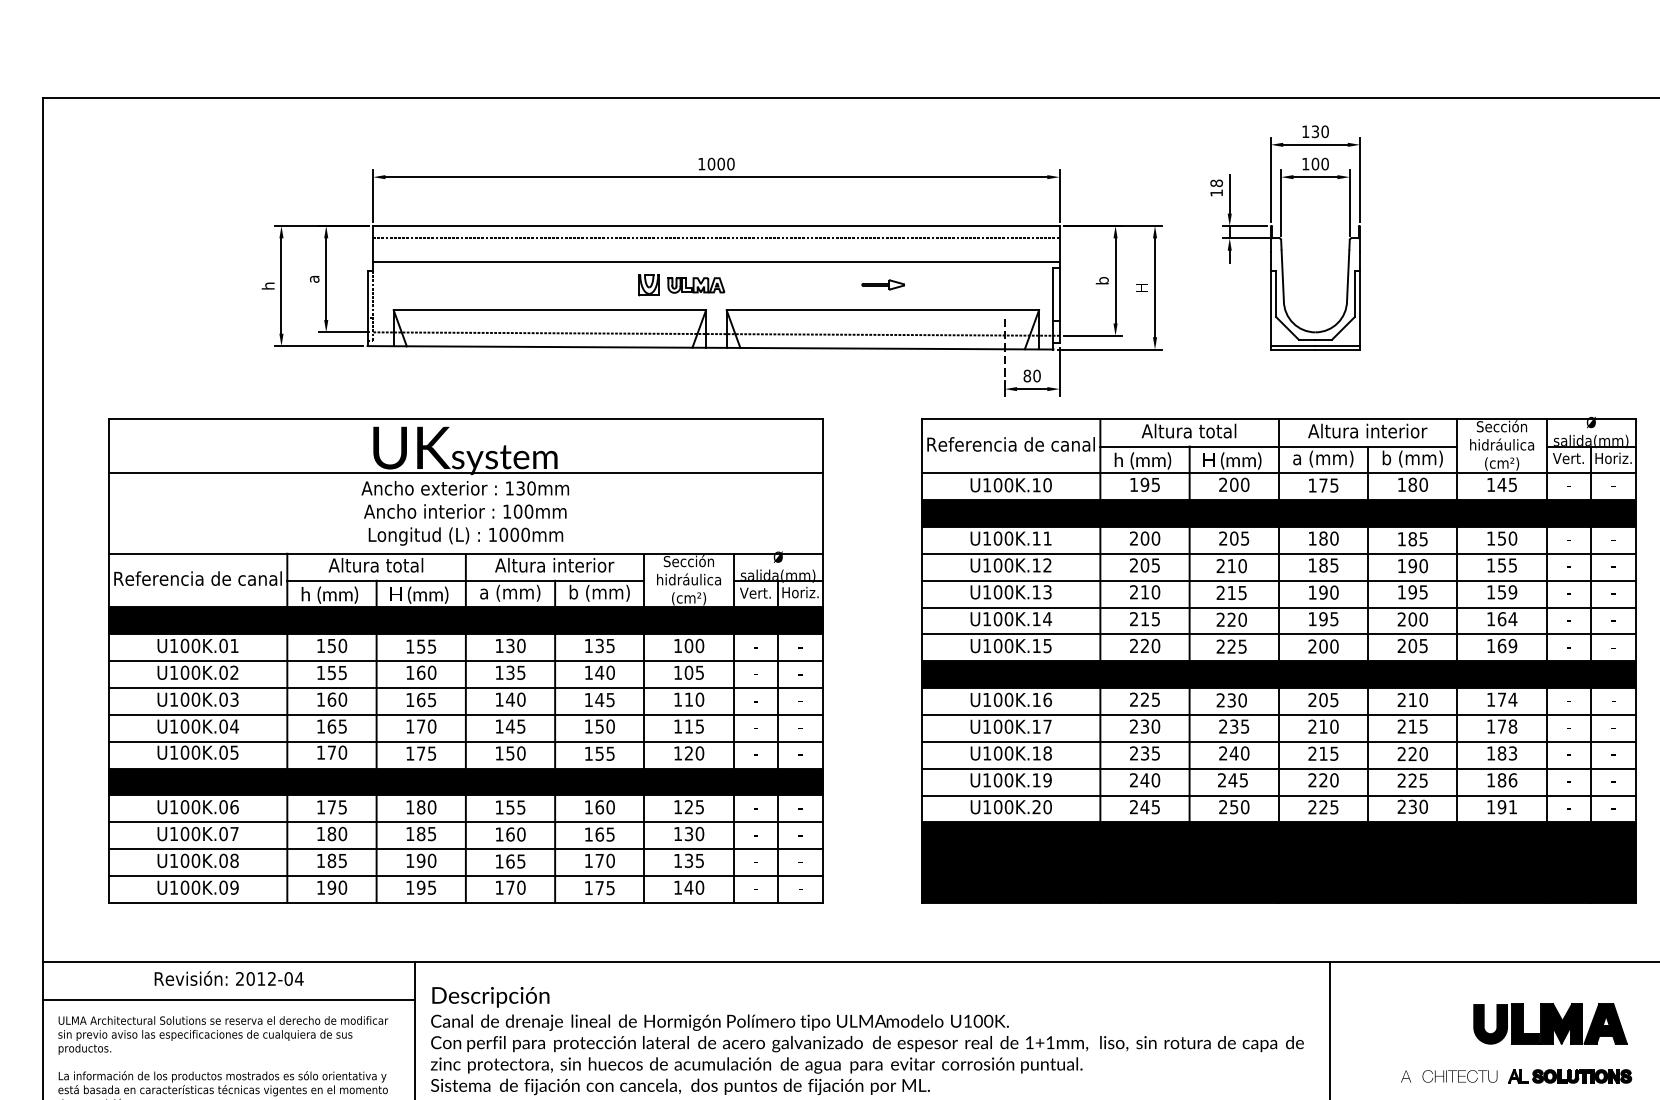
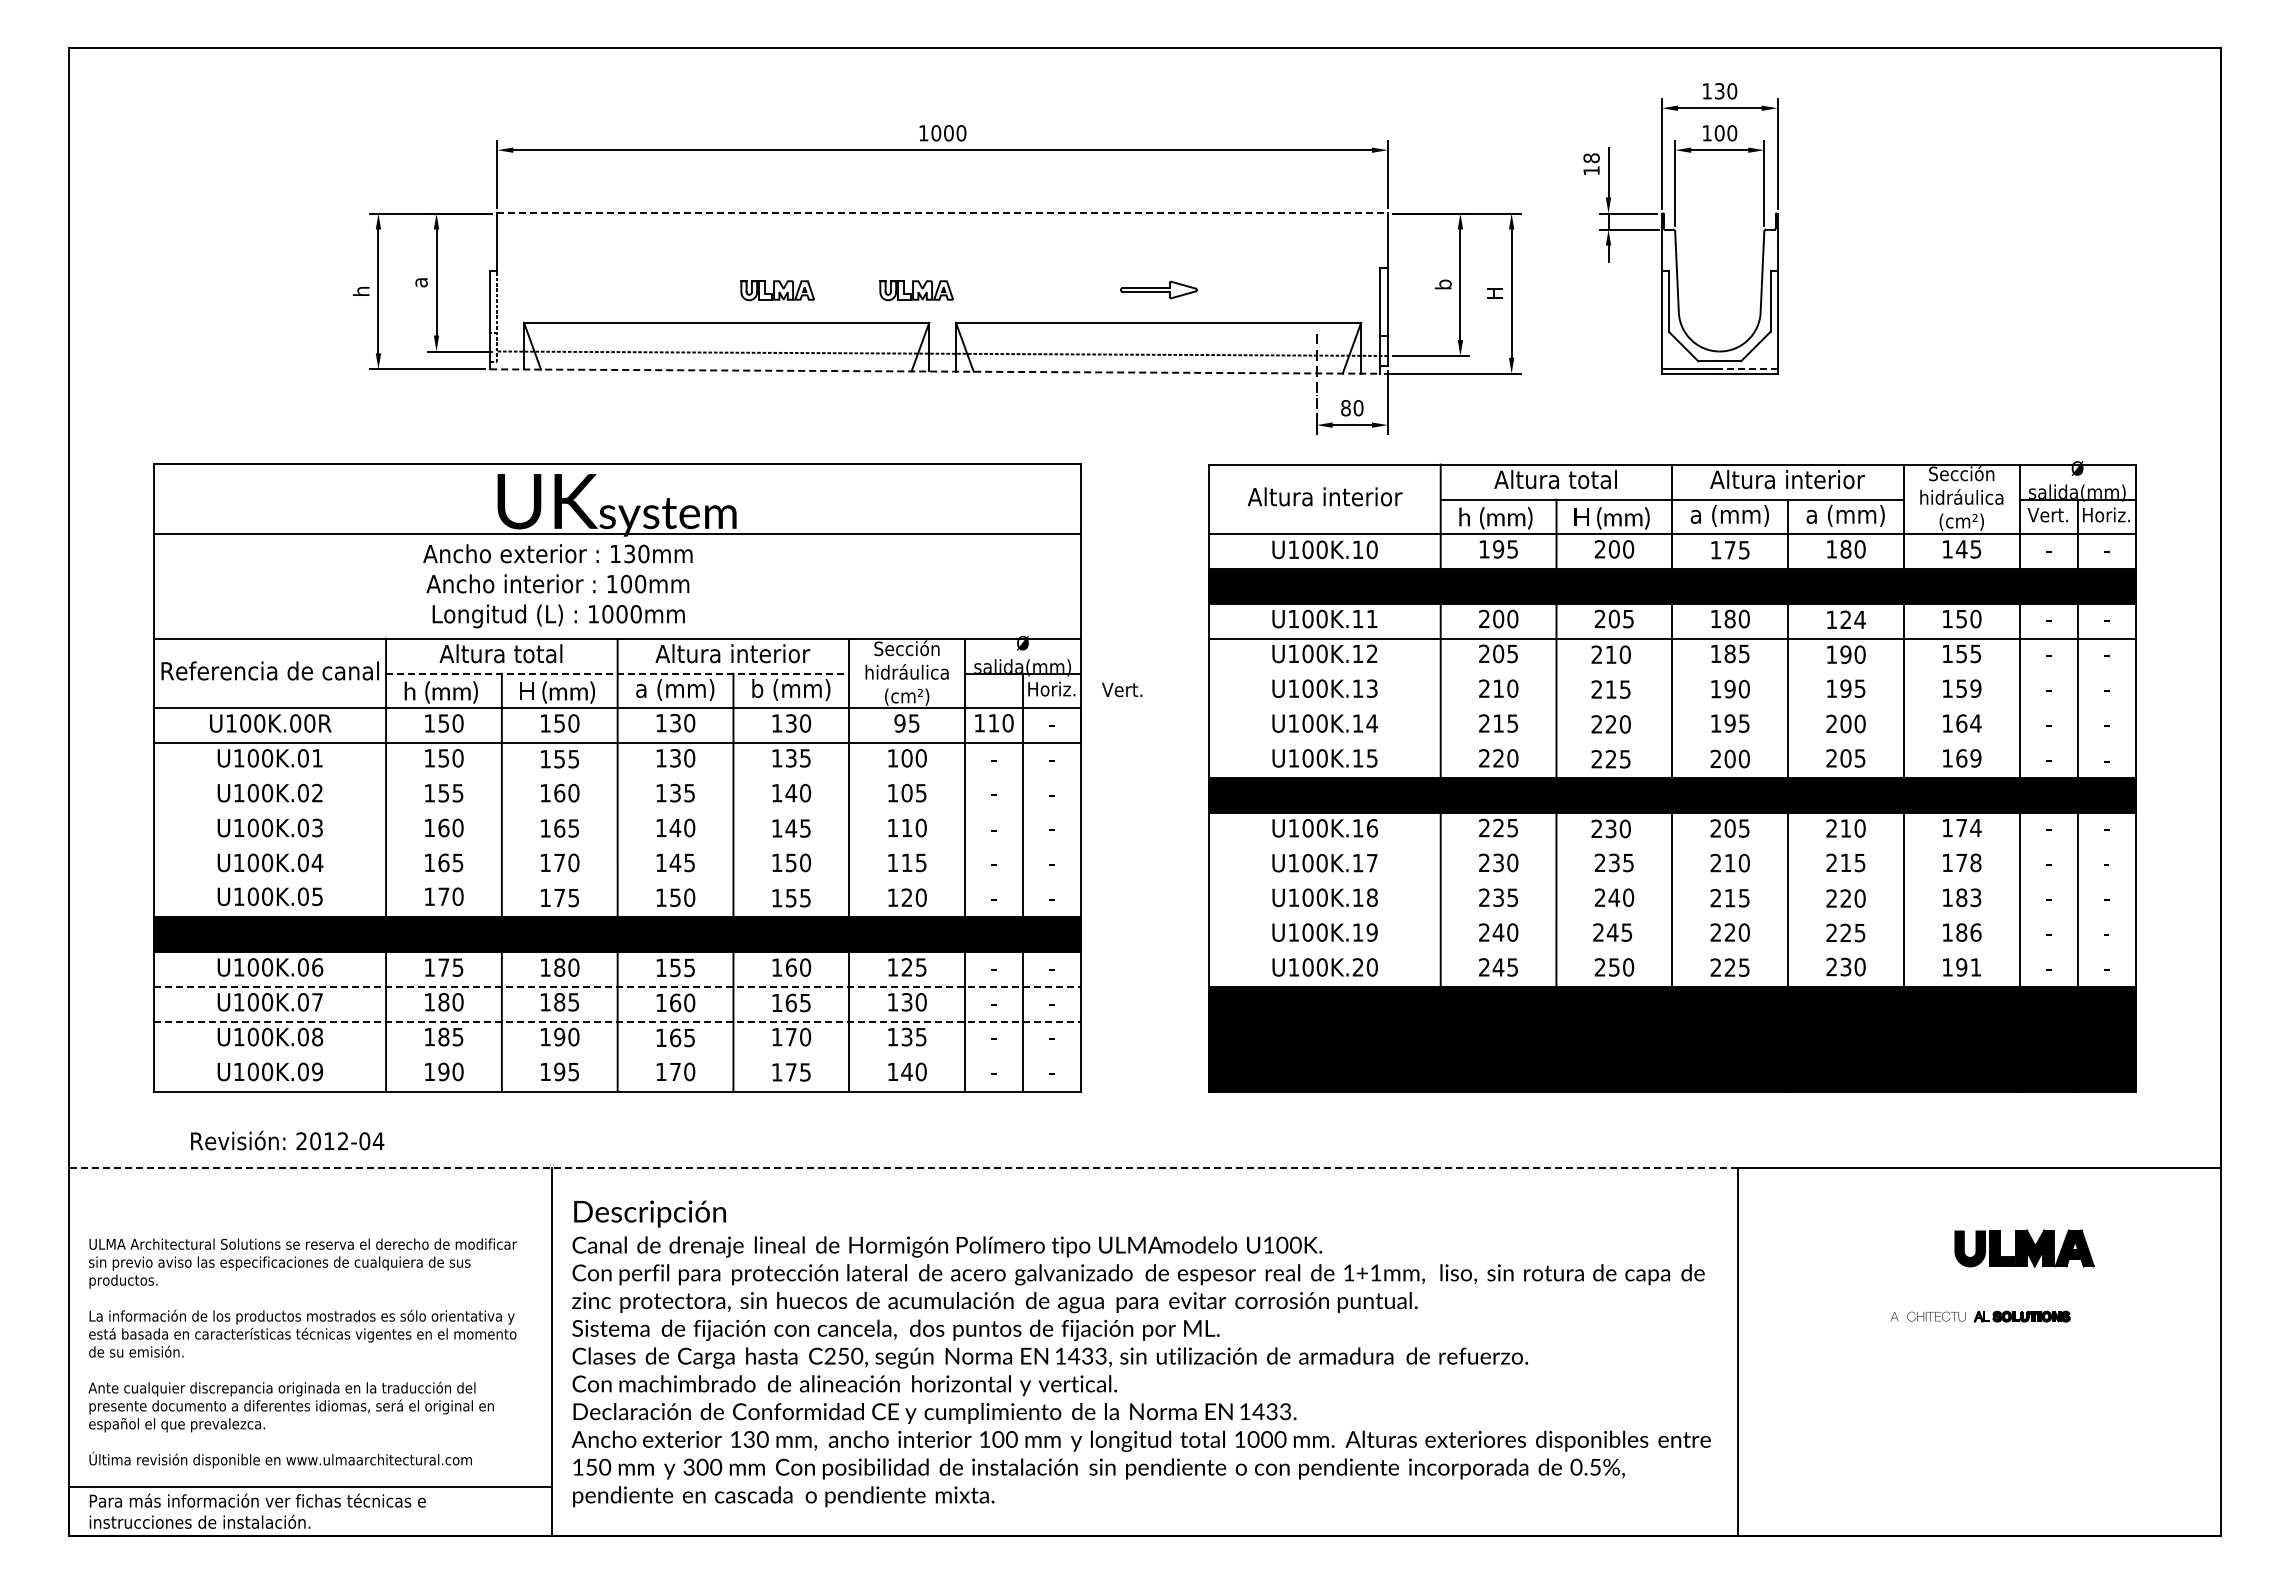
line: (717, 225) -> (943, 213), solid -> dashed
line: (716, 238) -> (942, 229), removed
line: (716, 262) -> (942, 260), removed
part: (883, 284) -> (1159, 289), size x1.4
part: (589, 285) -> (777, 290), added
part: (649, 285) -> (855, 290), removed
line: (1337, 346) -> (1748, 369), solid -> dashed
line: (710, 347) -> (935, 371), solid -> dashed
text: (1010, 444) -> (1324, 496), Referencia de canal -> Altura interior
text: (1412, 458) -> (1845, 515), b (mm) -> a (mm)
text: (464, 513) -> (557, 586), moved
text: (1417, 538) -> (1852, 619), 185 -> 124
line: (465, 580) -> (617, 673), solid -> dashed
line: (1279, 580) -> (1672, 673), removed
text: (755, 592) -> (1122, 689), moved
line: (1279, 607) -> (1672, 708), removed
fill: (465, 620) -> (617, 725), removed
line: (1279, 634) -> (1672, 743), removed
line: (465, 661) -> (617, 778), removed
line: (465, 687) -> (617, 812), removed
line: (465, 714) -> (617, 847), removed
line: (1279, 714) -> (1672, 847), removed
line: (465, 741) -> (617, 882), removed
line: (1279, 741) -> (1672, 882), removed
line: (1279, 768) -> (1672, 917), removed
line: (1279, 795) -> (1672, 952), removed
line: (466, 822) -> (618, 987), solid -> dashed
line: (466, 848) -> (618, 1021), solid -> dashed
line: (465, 875) -> (617, 1056), removed
line: (686, 962) -> (903, 1168), solid -> dashed
text: (229, 978) -> (287, 1140), moved
line: (228, 999) -> (309, 1217), removed
part: (1550, 1023) -> (2024, 1248), size x0.7
part: (1516, 1076) -> (1980, 1316), size x0.6

